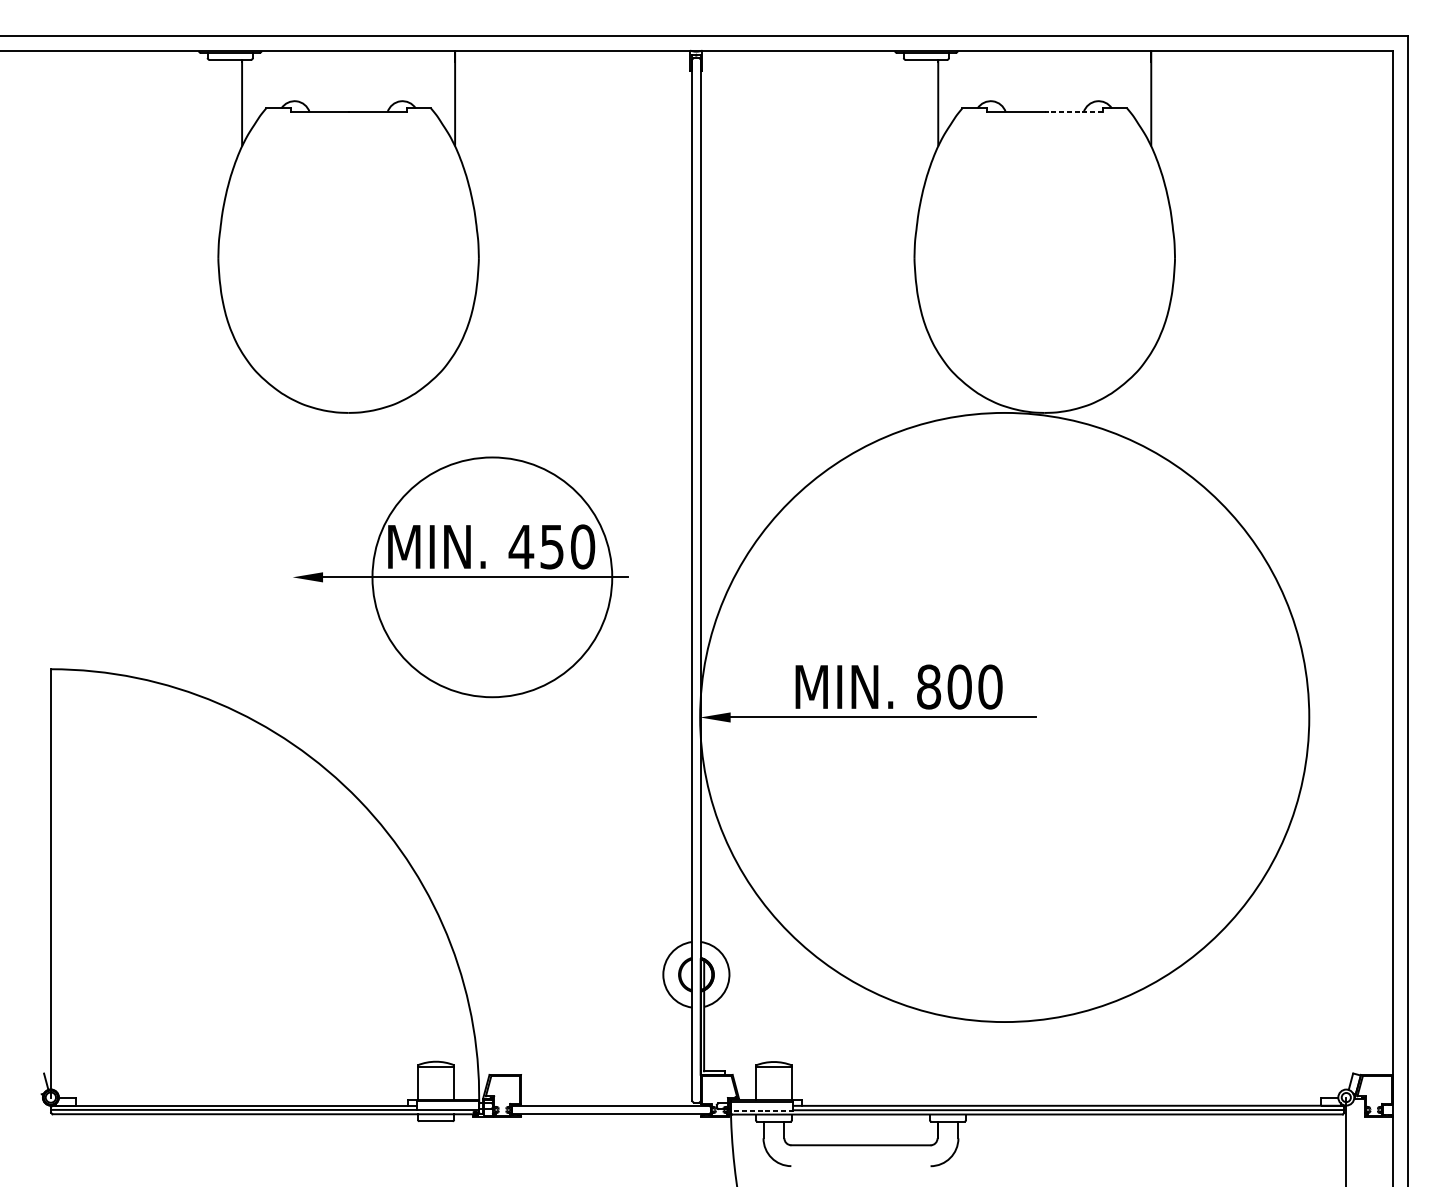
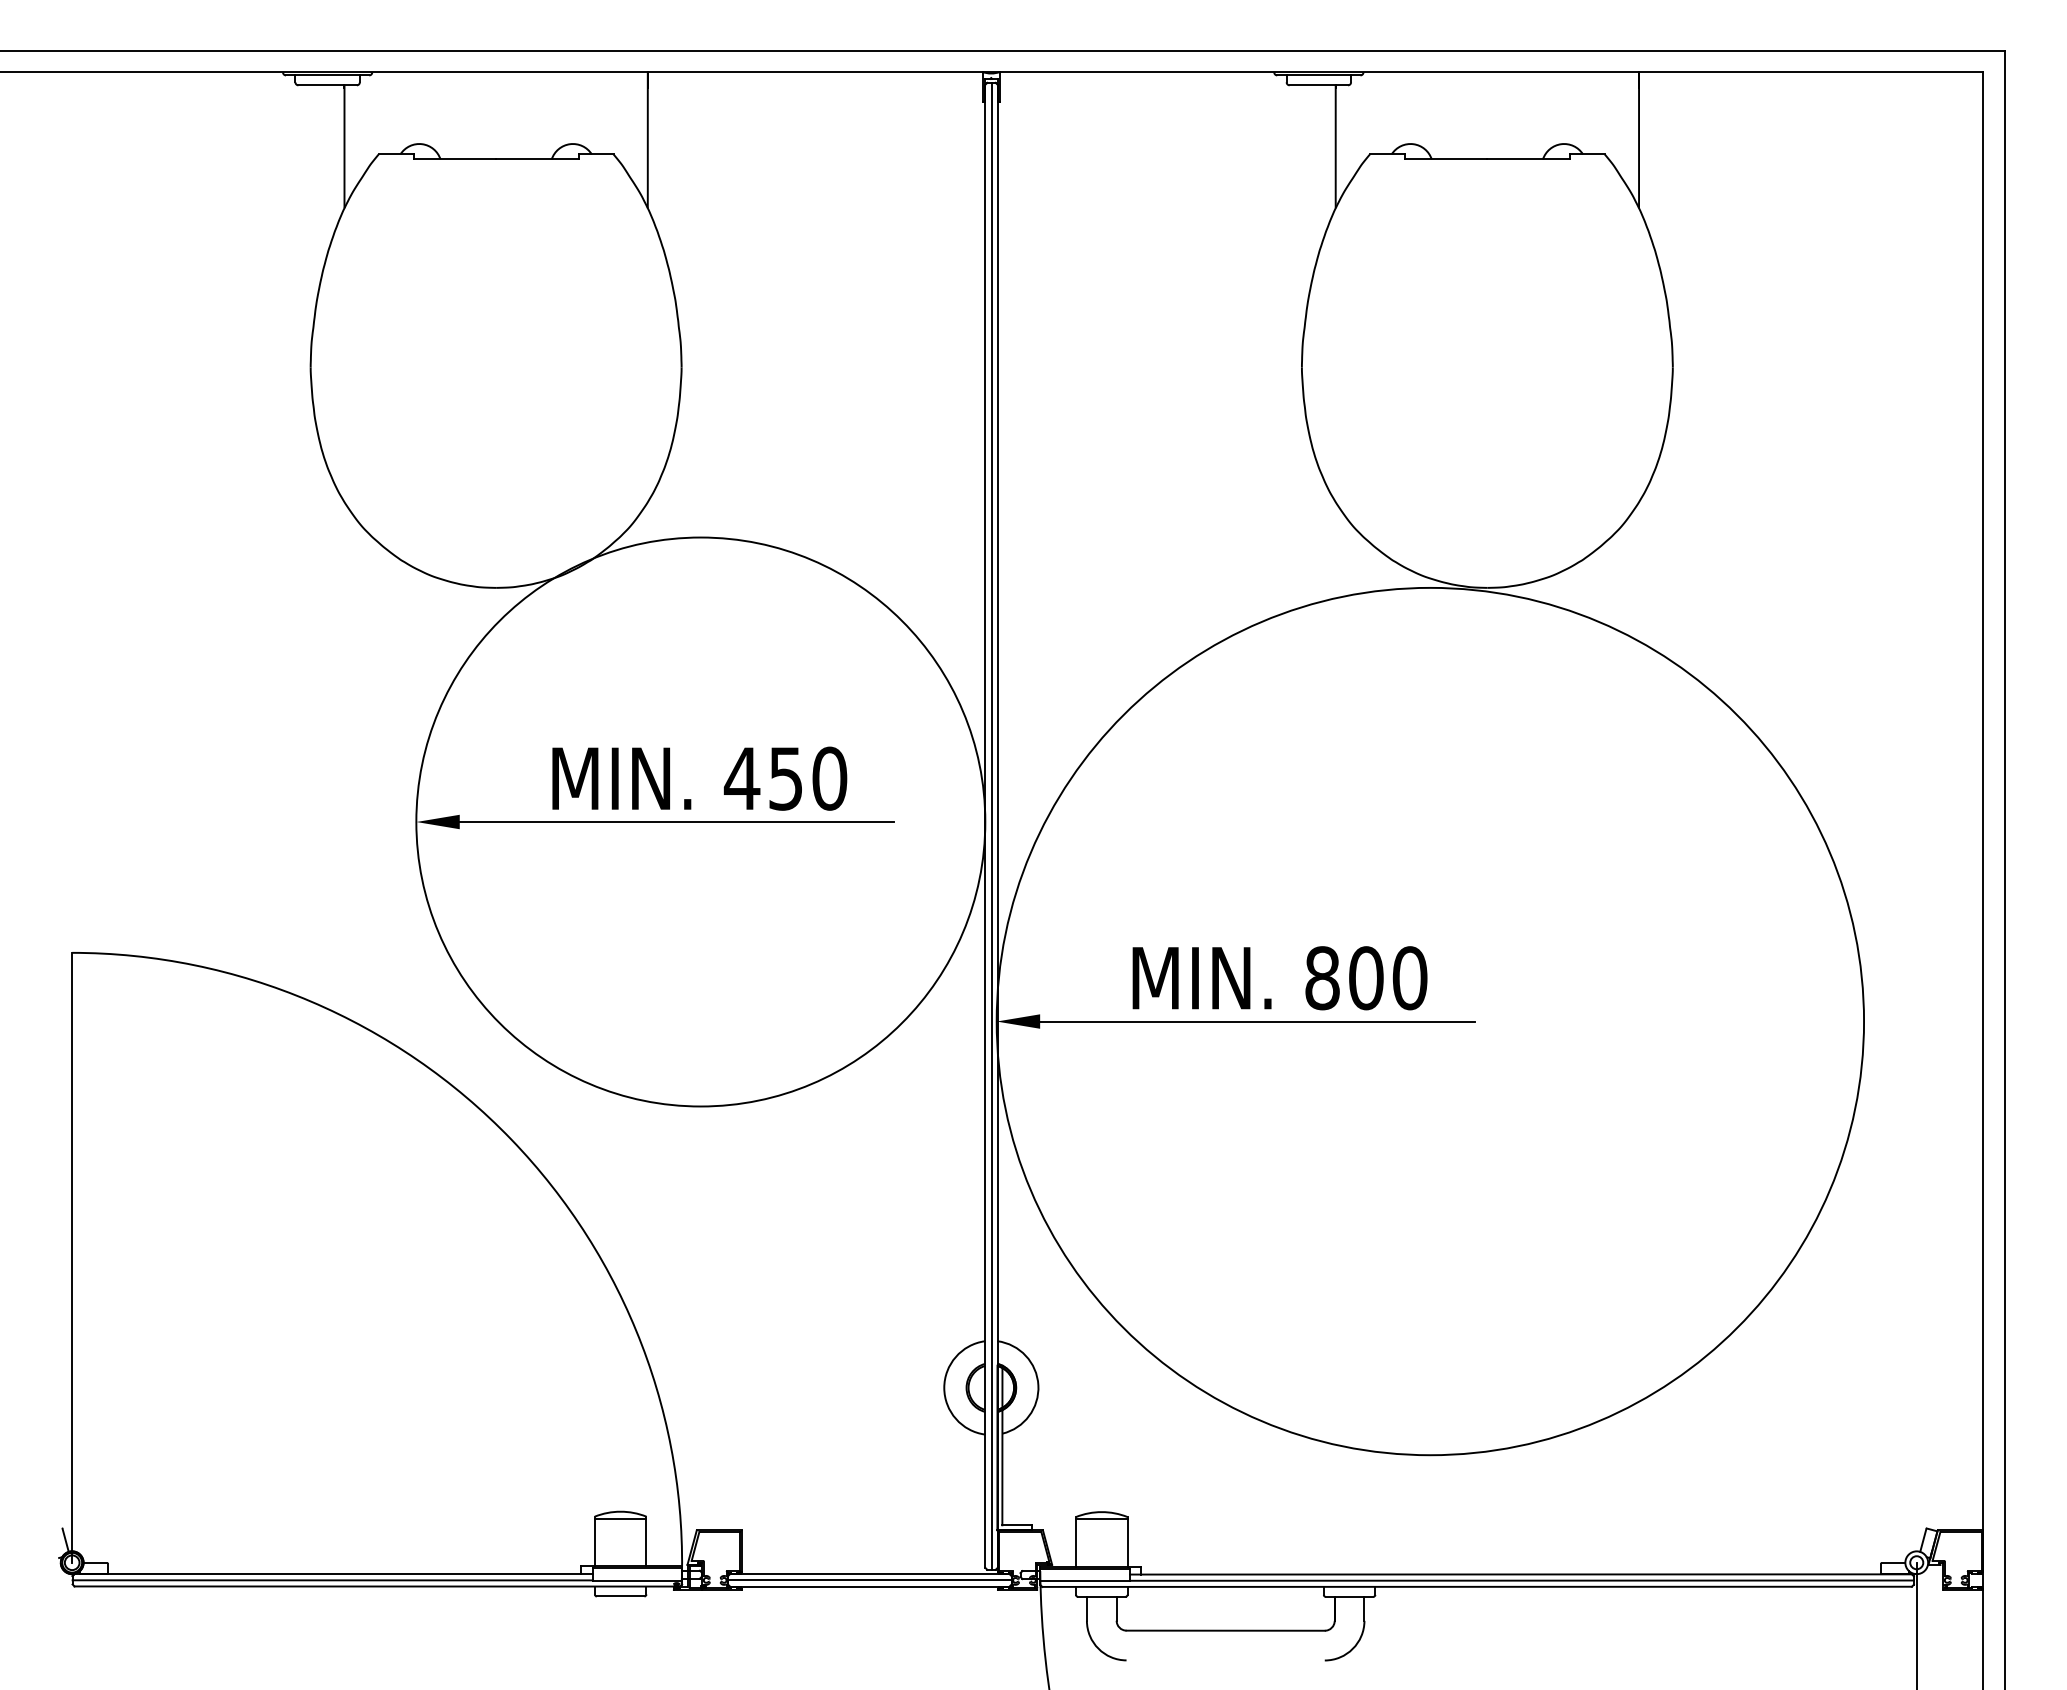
line: (1073, 112) -> (1528, 159), dashed -> solid
circle: (492, 576) -> (700, 821), size x1.67
line: (696, 579) -> (991, 825), added
line: (610, 1110) -> (869, 1580), added
line: (761, 1110) -> (1084, 1581), dashed -> solid

